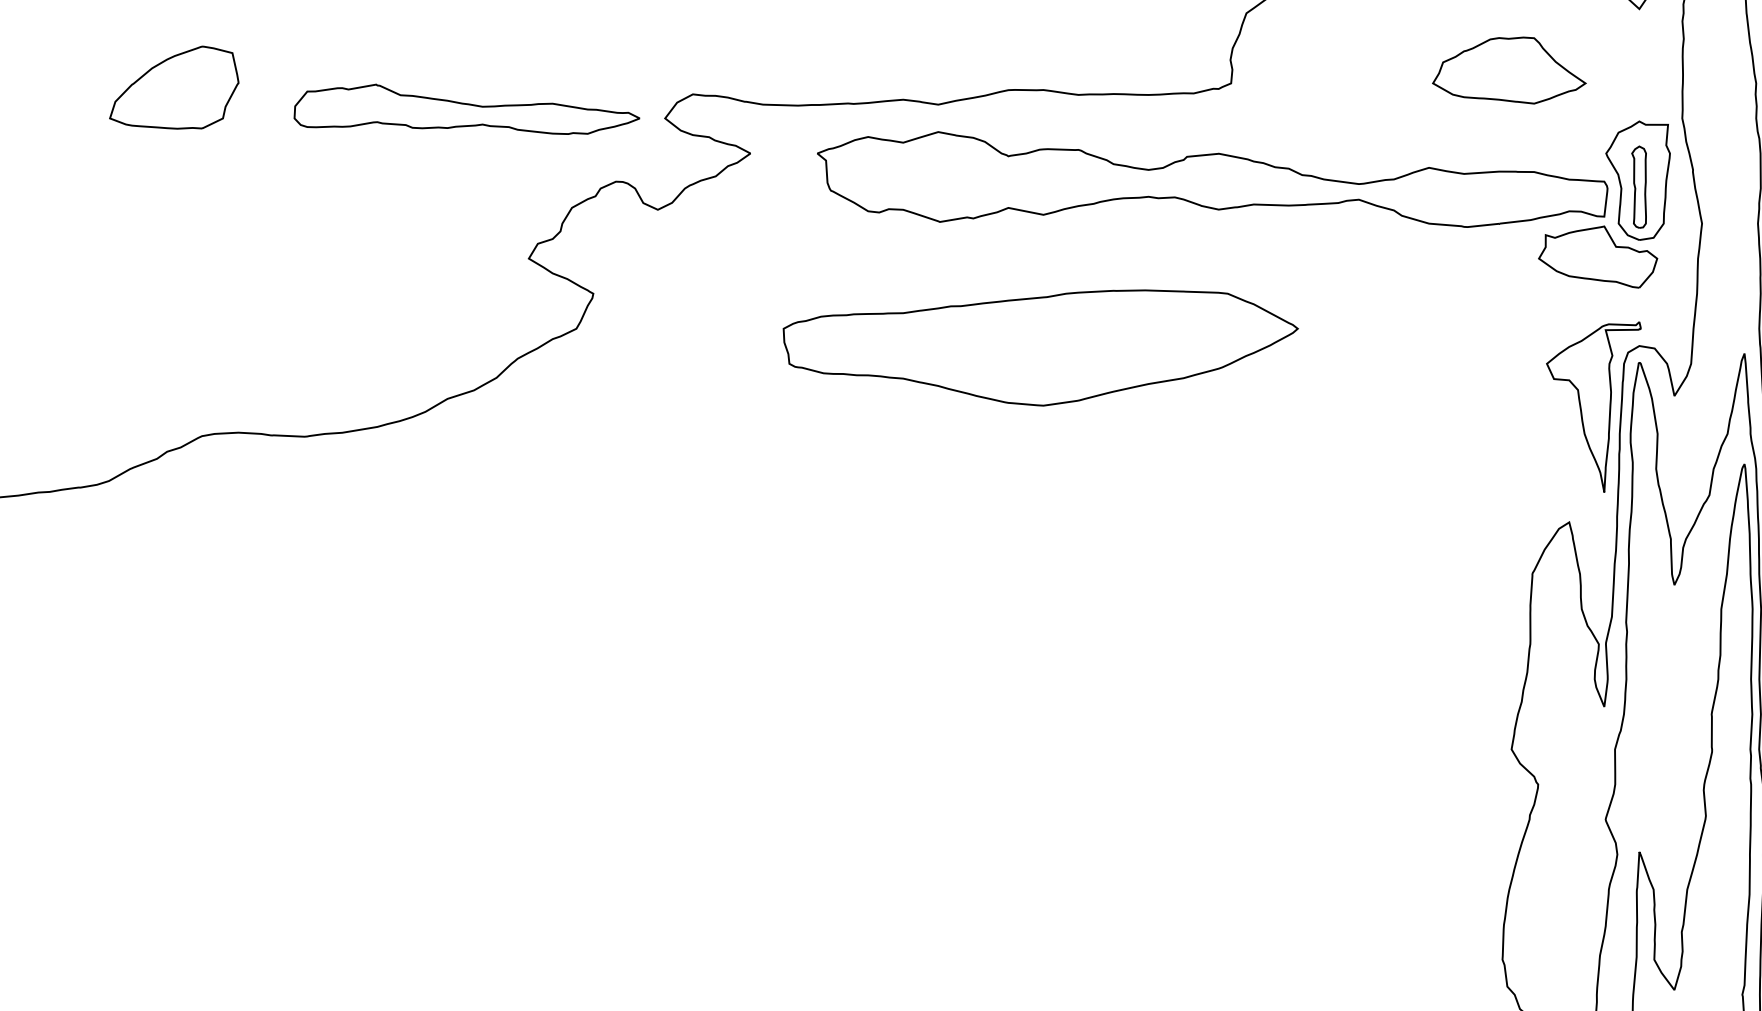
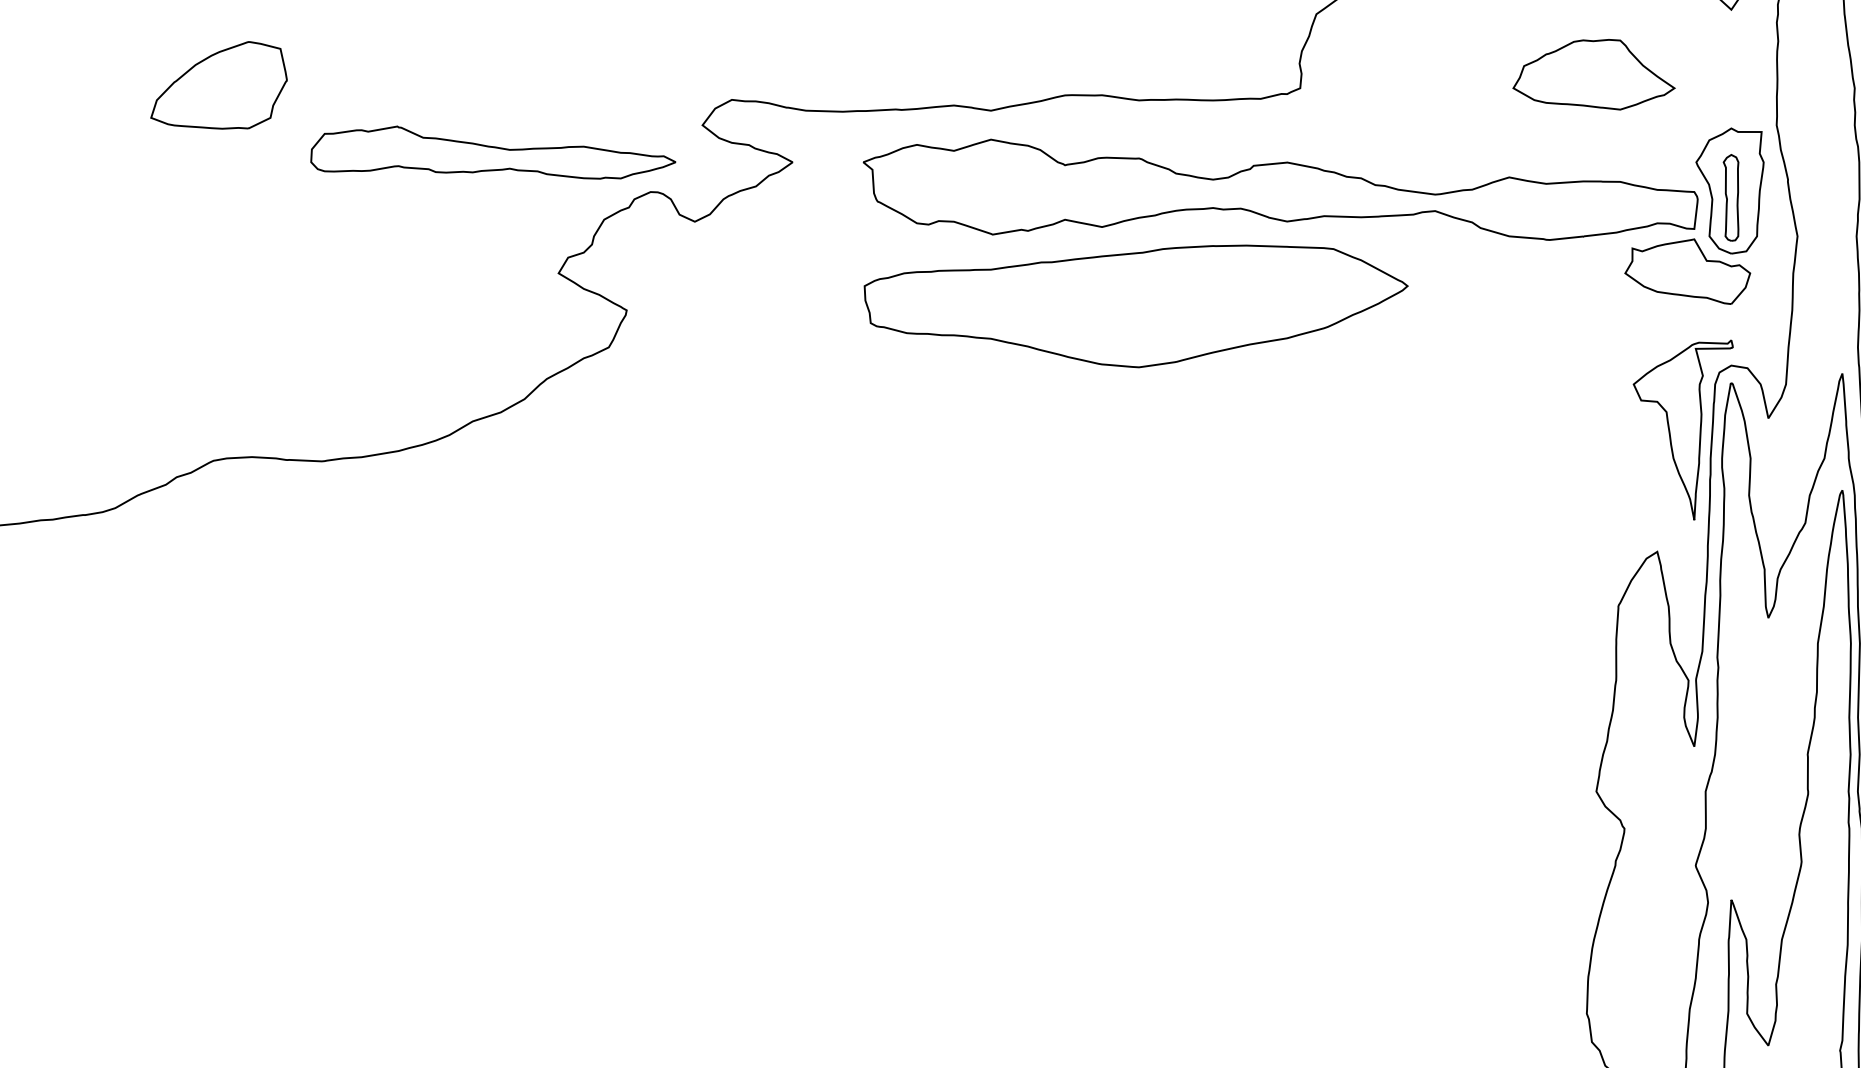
part: (174, 87) -> (219, 85), moved
part: (466, 108) -> (492, 151), moved
part: (1040, 347) -> (1135, 305), moved

